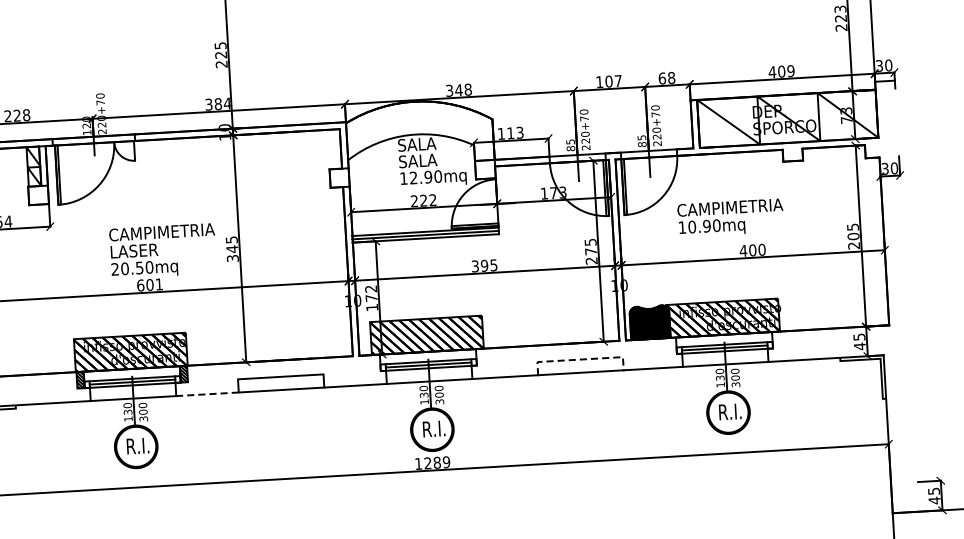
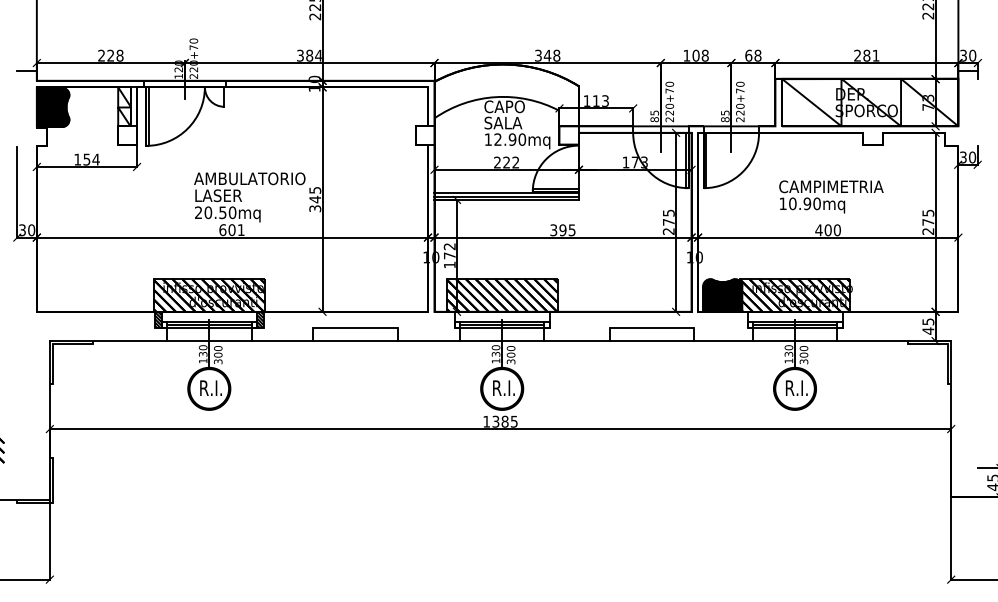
text: (781, 71) -> (866, 55), 409 -> 281
text: (617, 80) -> (704, 55), 107 -> 108
text: (418, 144) -> (504, 106), SALA -> CAPO
text: (730, 217) -> (831, 196), moved
text: (164, 231) -> (249, 178), CAMPIMETRIA -> AMBULATORIO
text: (853, 235) -> (928, 221), 205 -> 275
line: (580, 359) -> (652, 328), dashed -> solid
line: (207, 394) -> (282, 341), dashed -> solid
text: (436, 462) -> (504, 421), 1289 -> 1385

